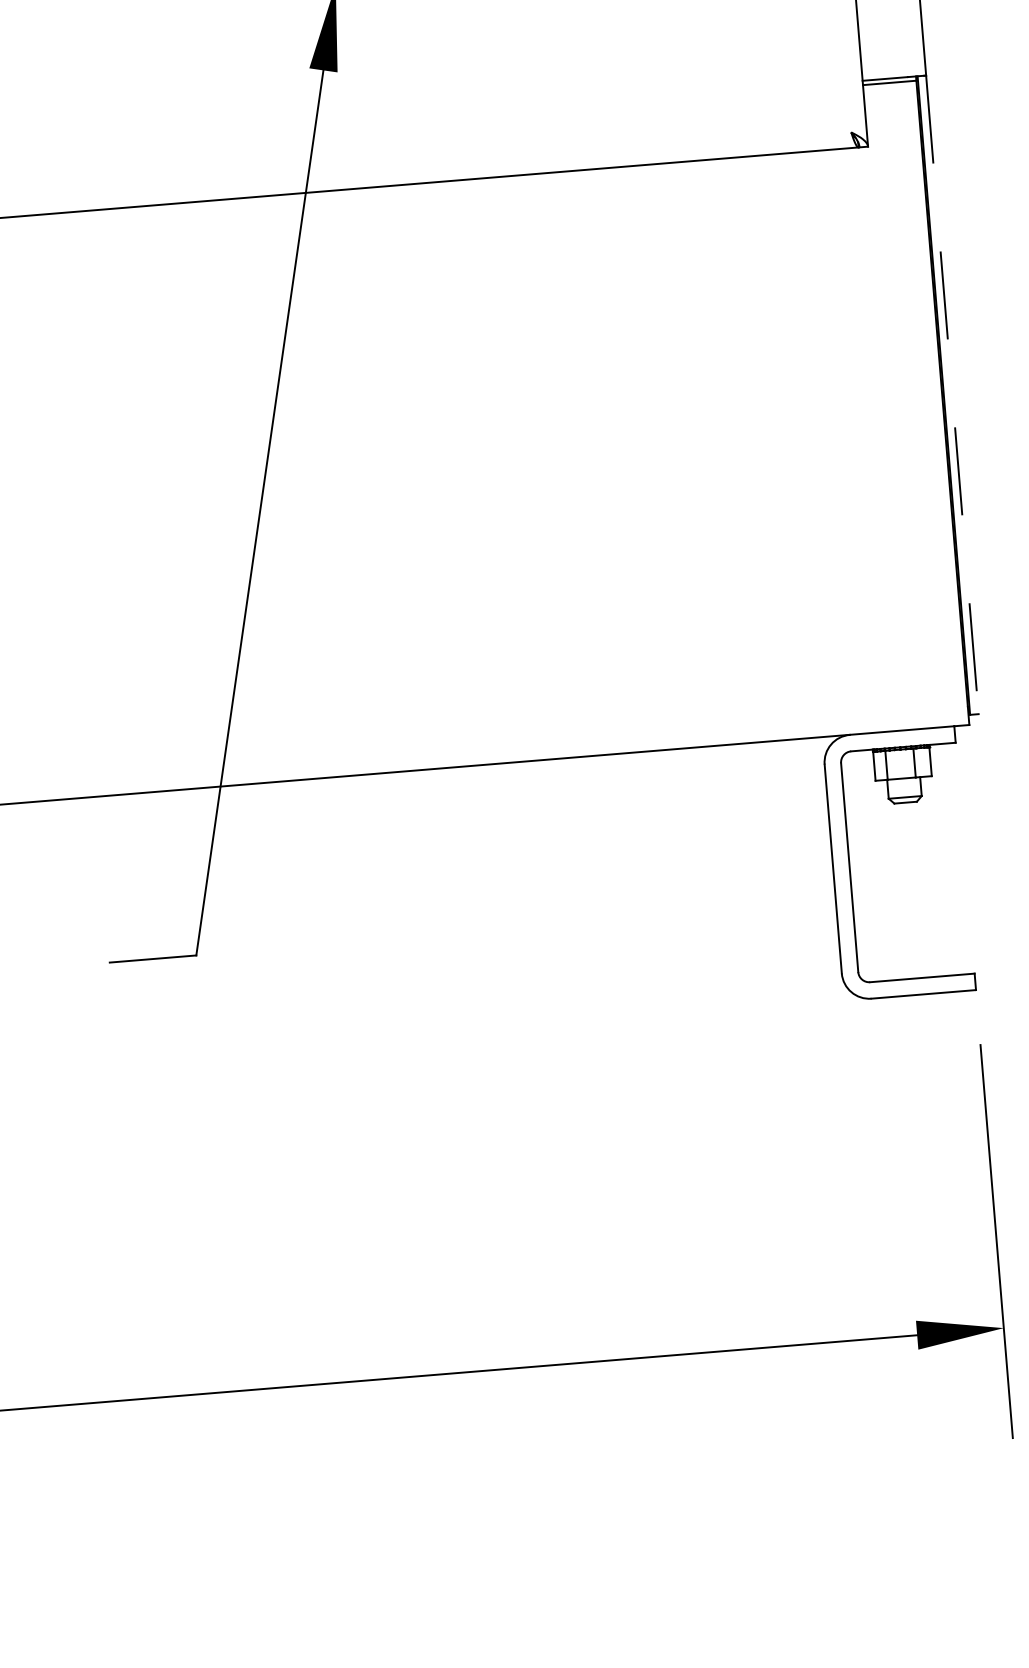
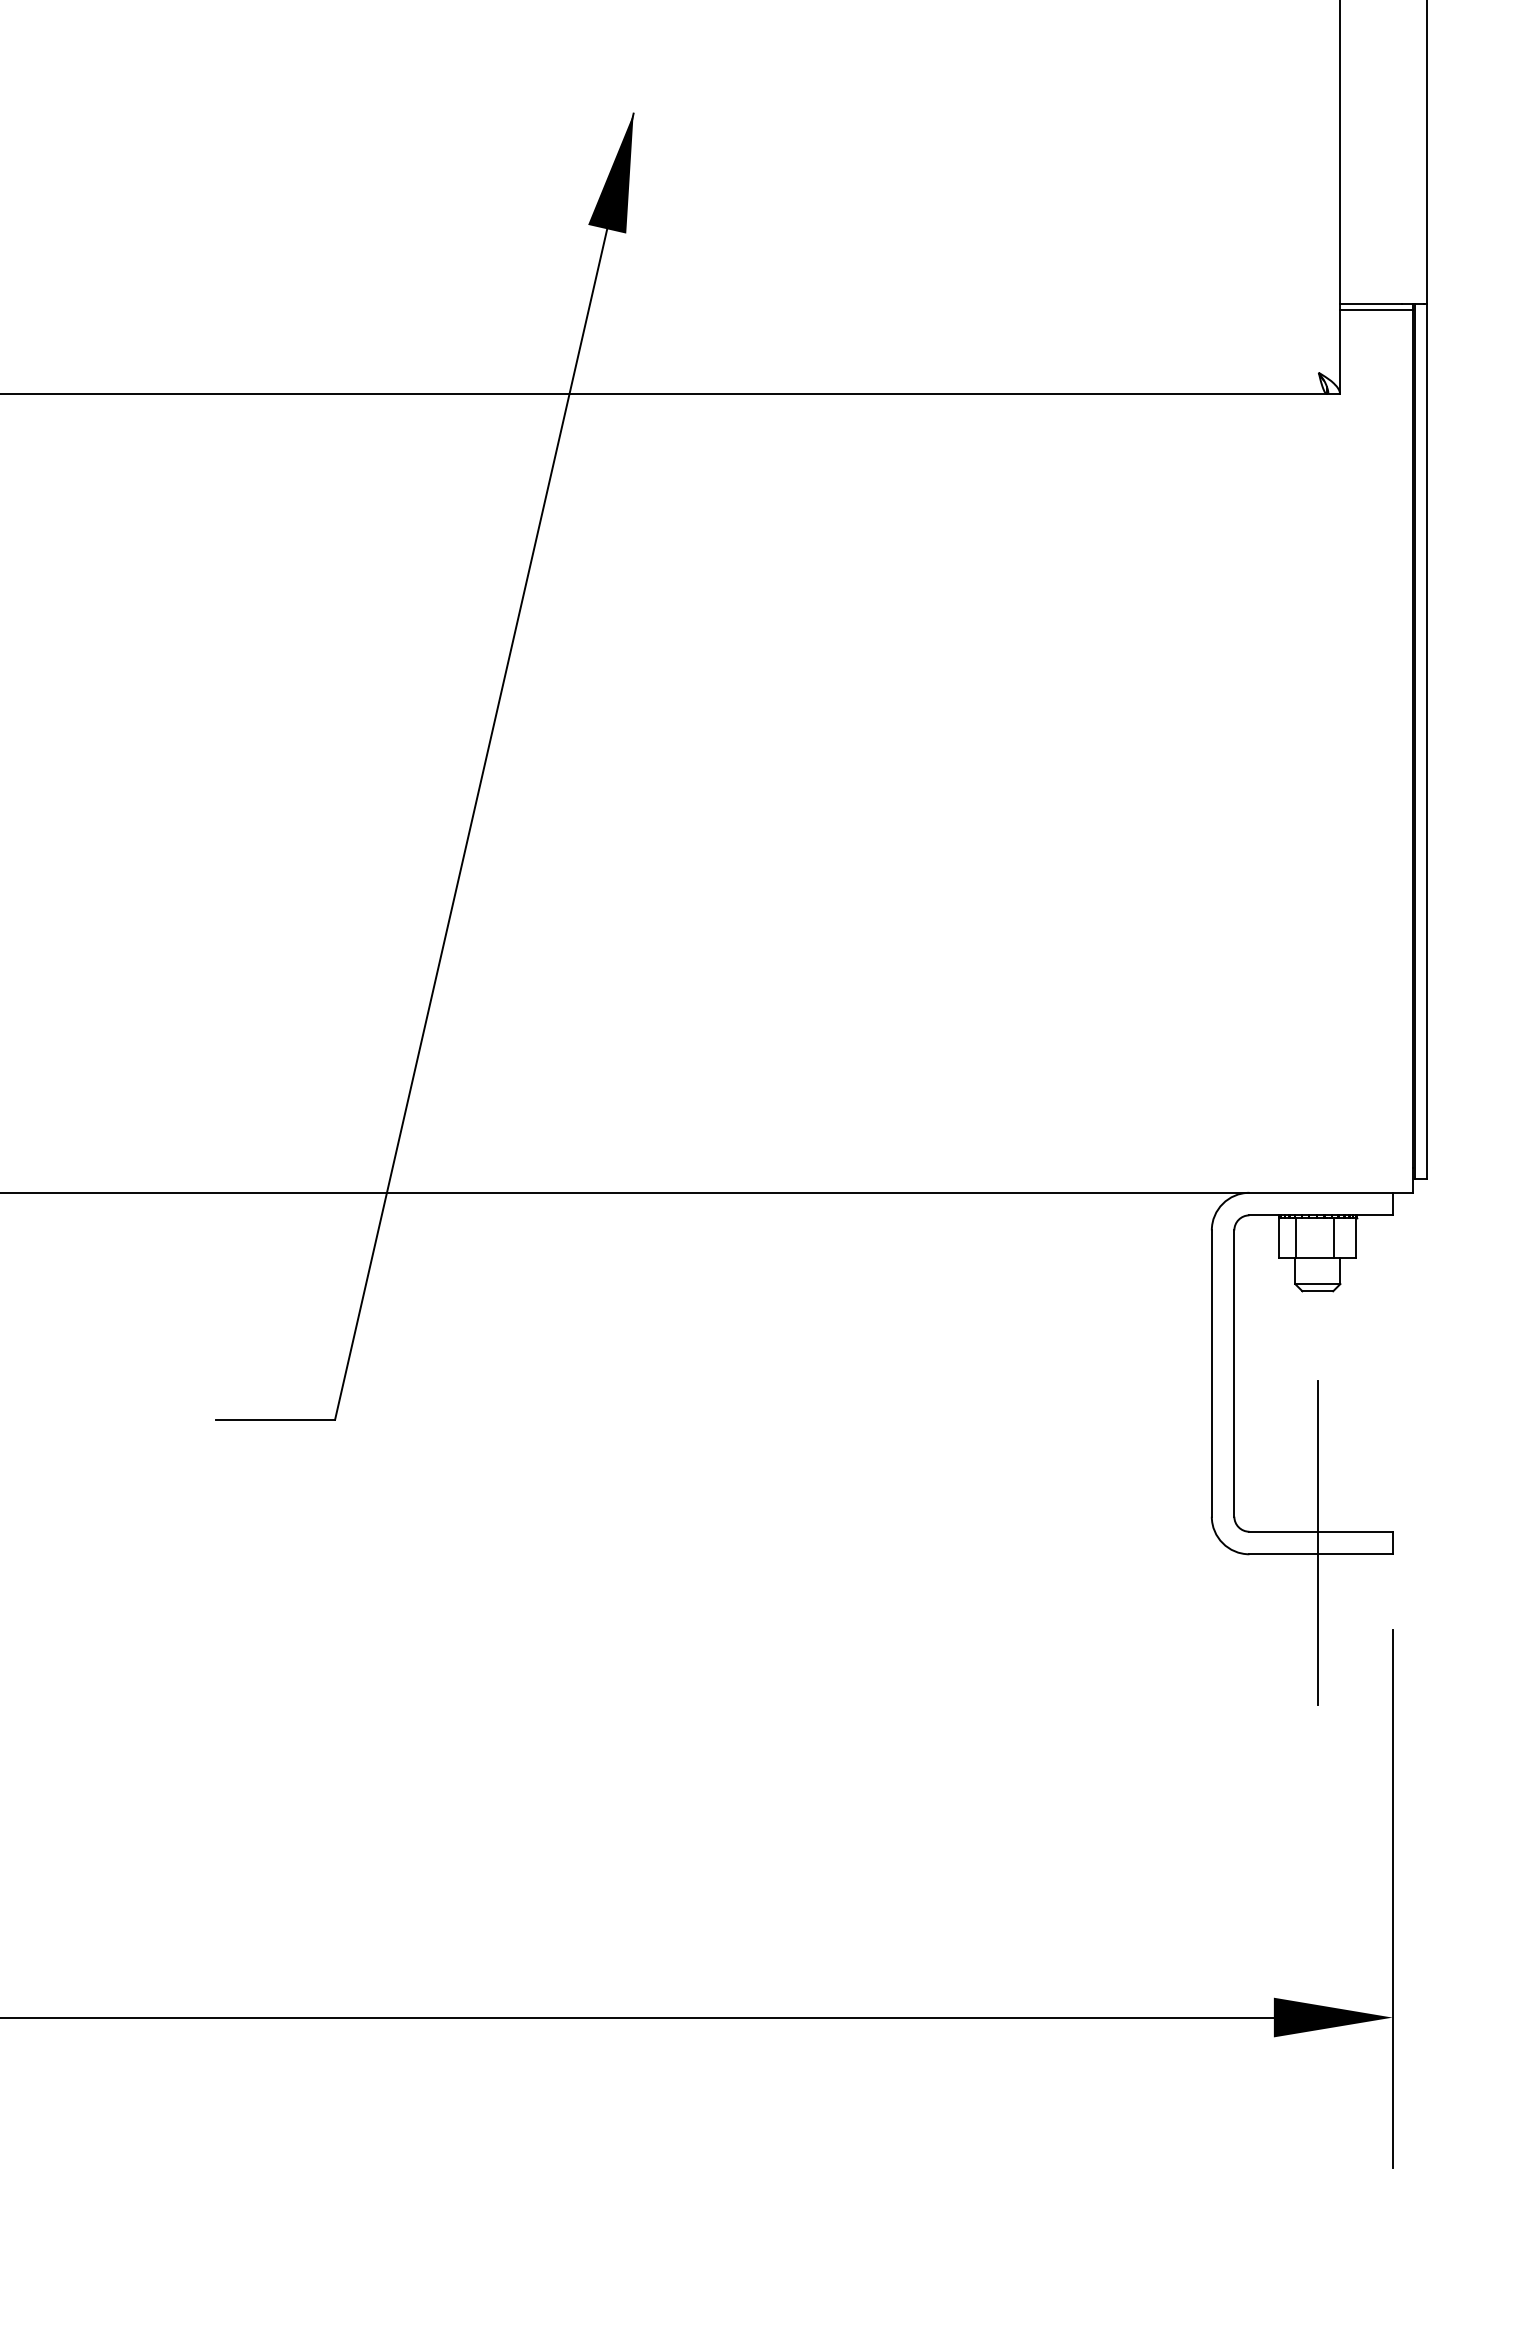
line: (952, 394) -> (1427, 741), dashed -> solid
line: (920, 985) -> (1317, 1542), added

